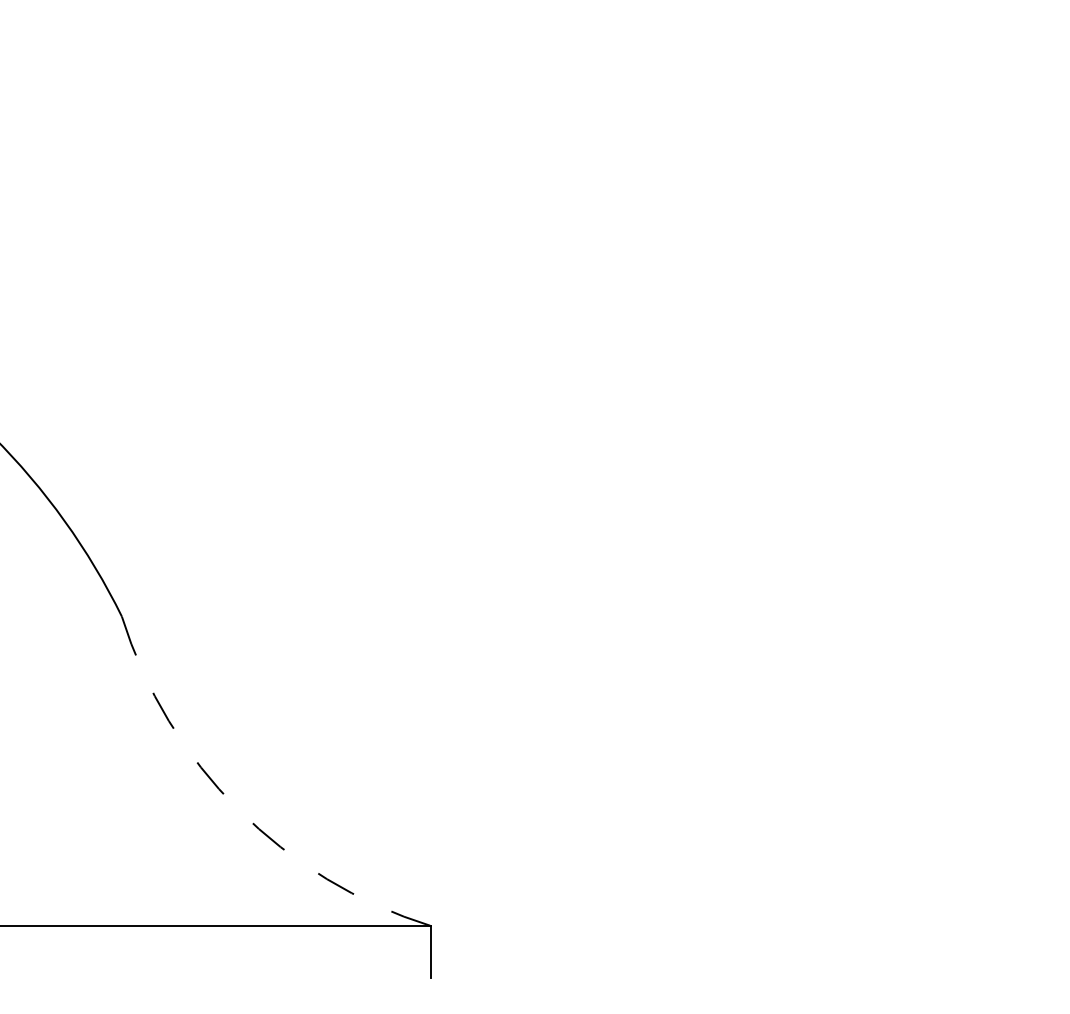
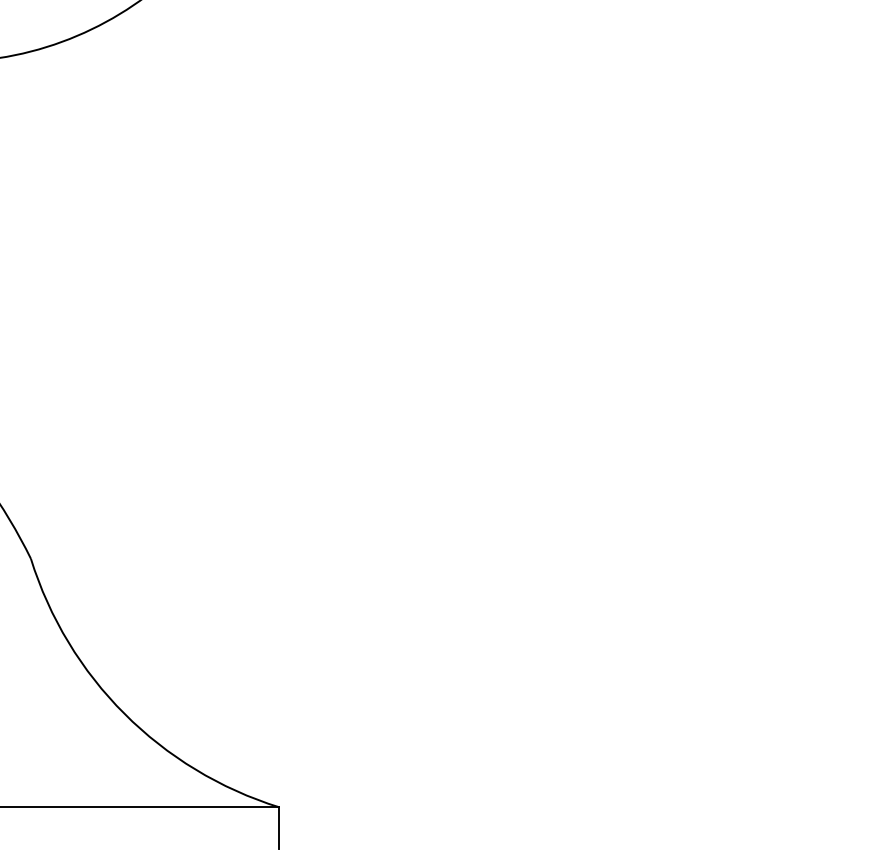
arc: (238, 809) -> (124, 713), dashed -> solid

